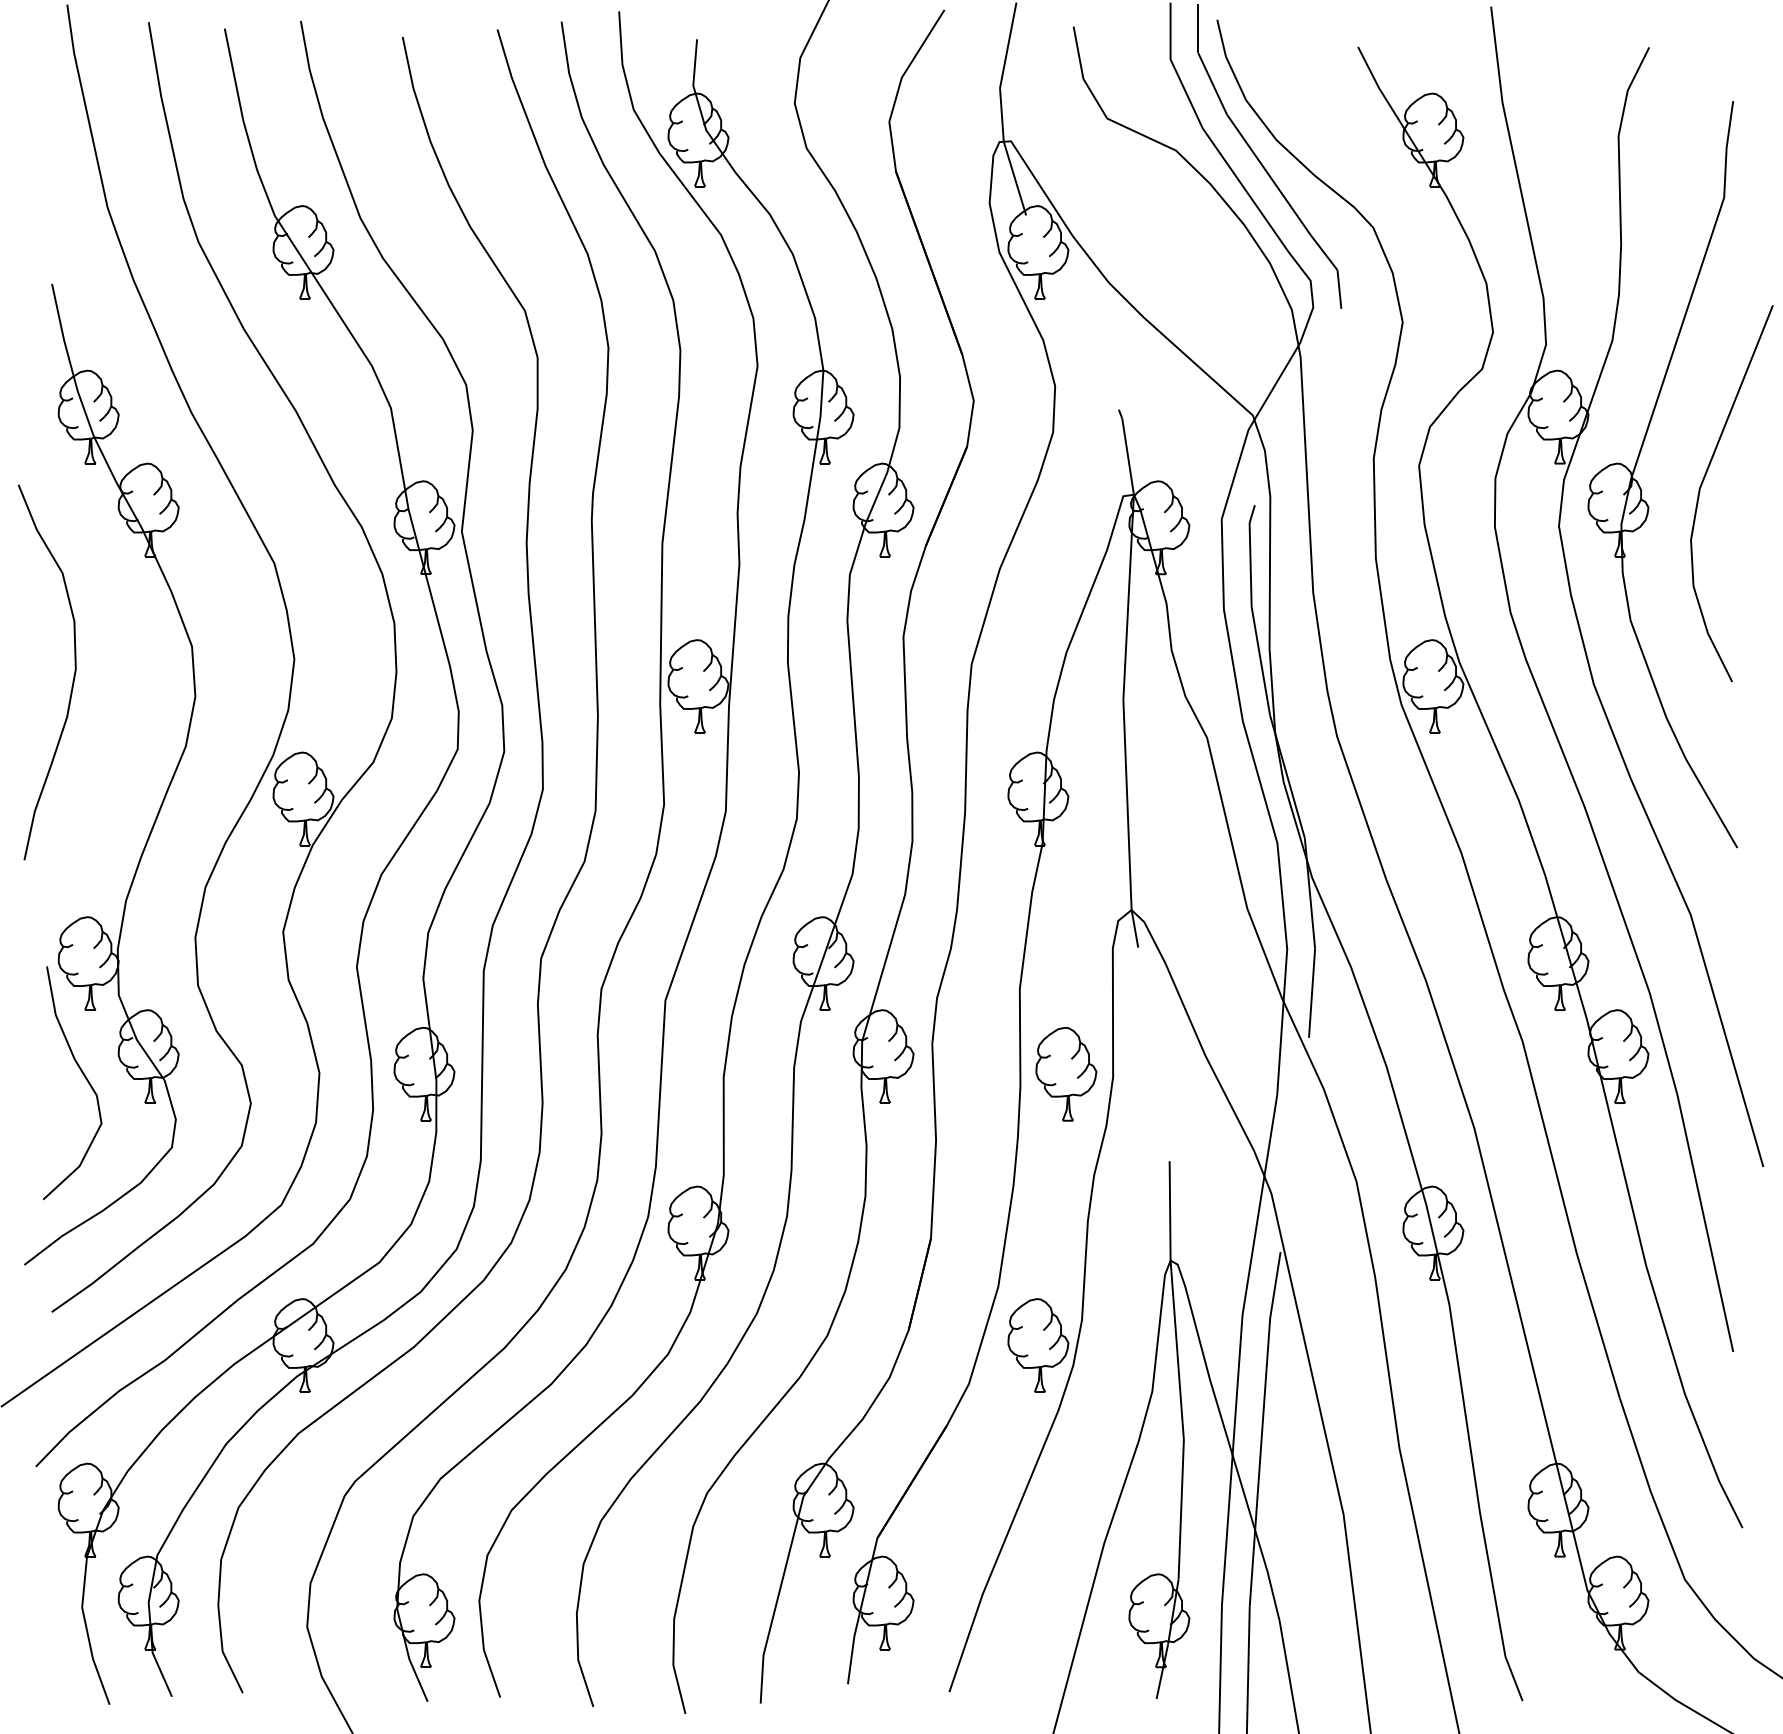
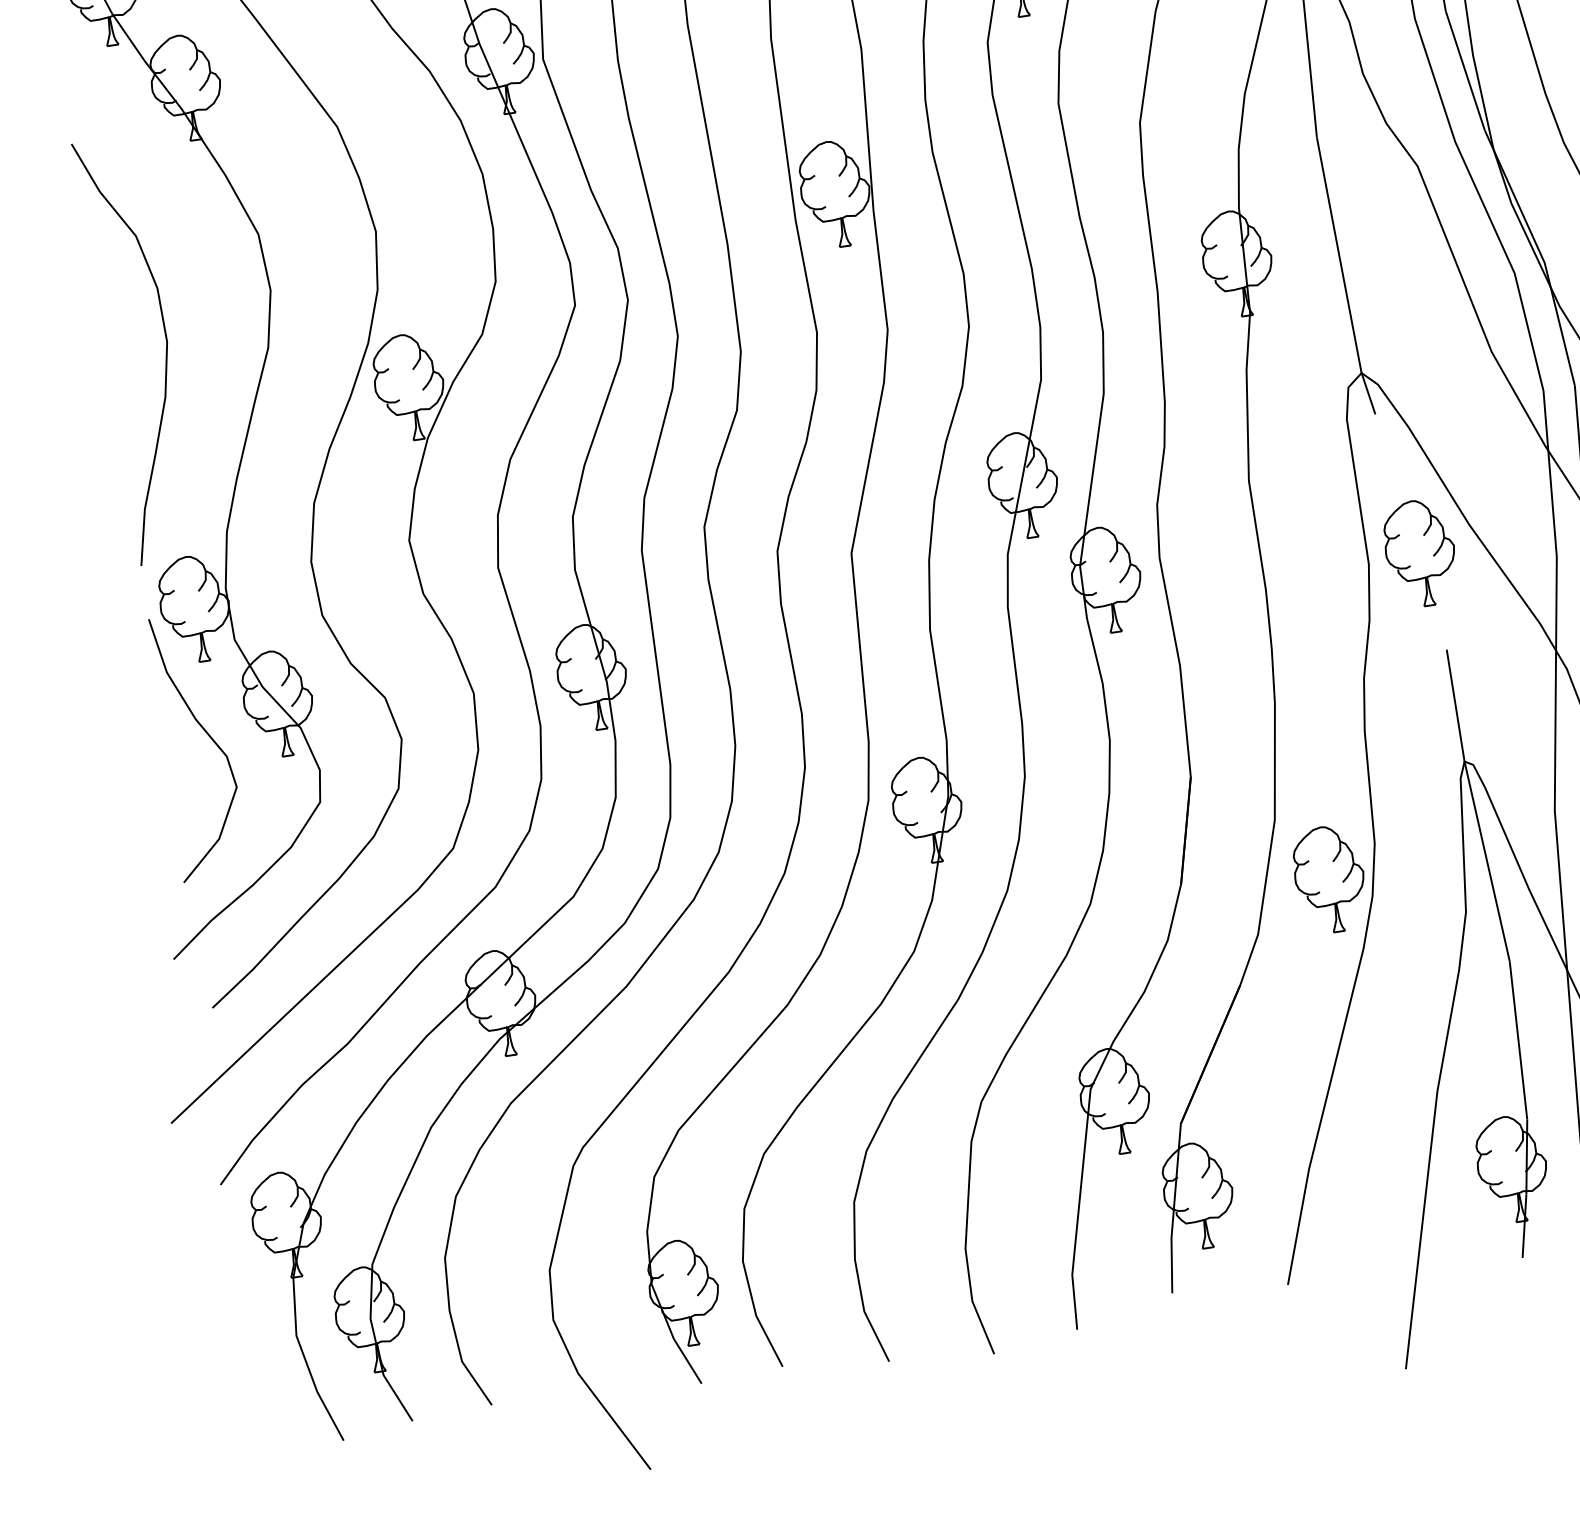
curve: (73, 675) -> (165, 349), moved
part: (1066, 1073) -> (1420, 552), moved

